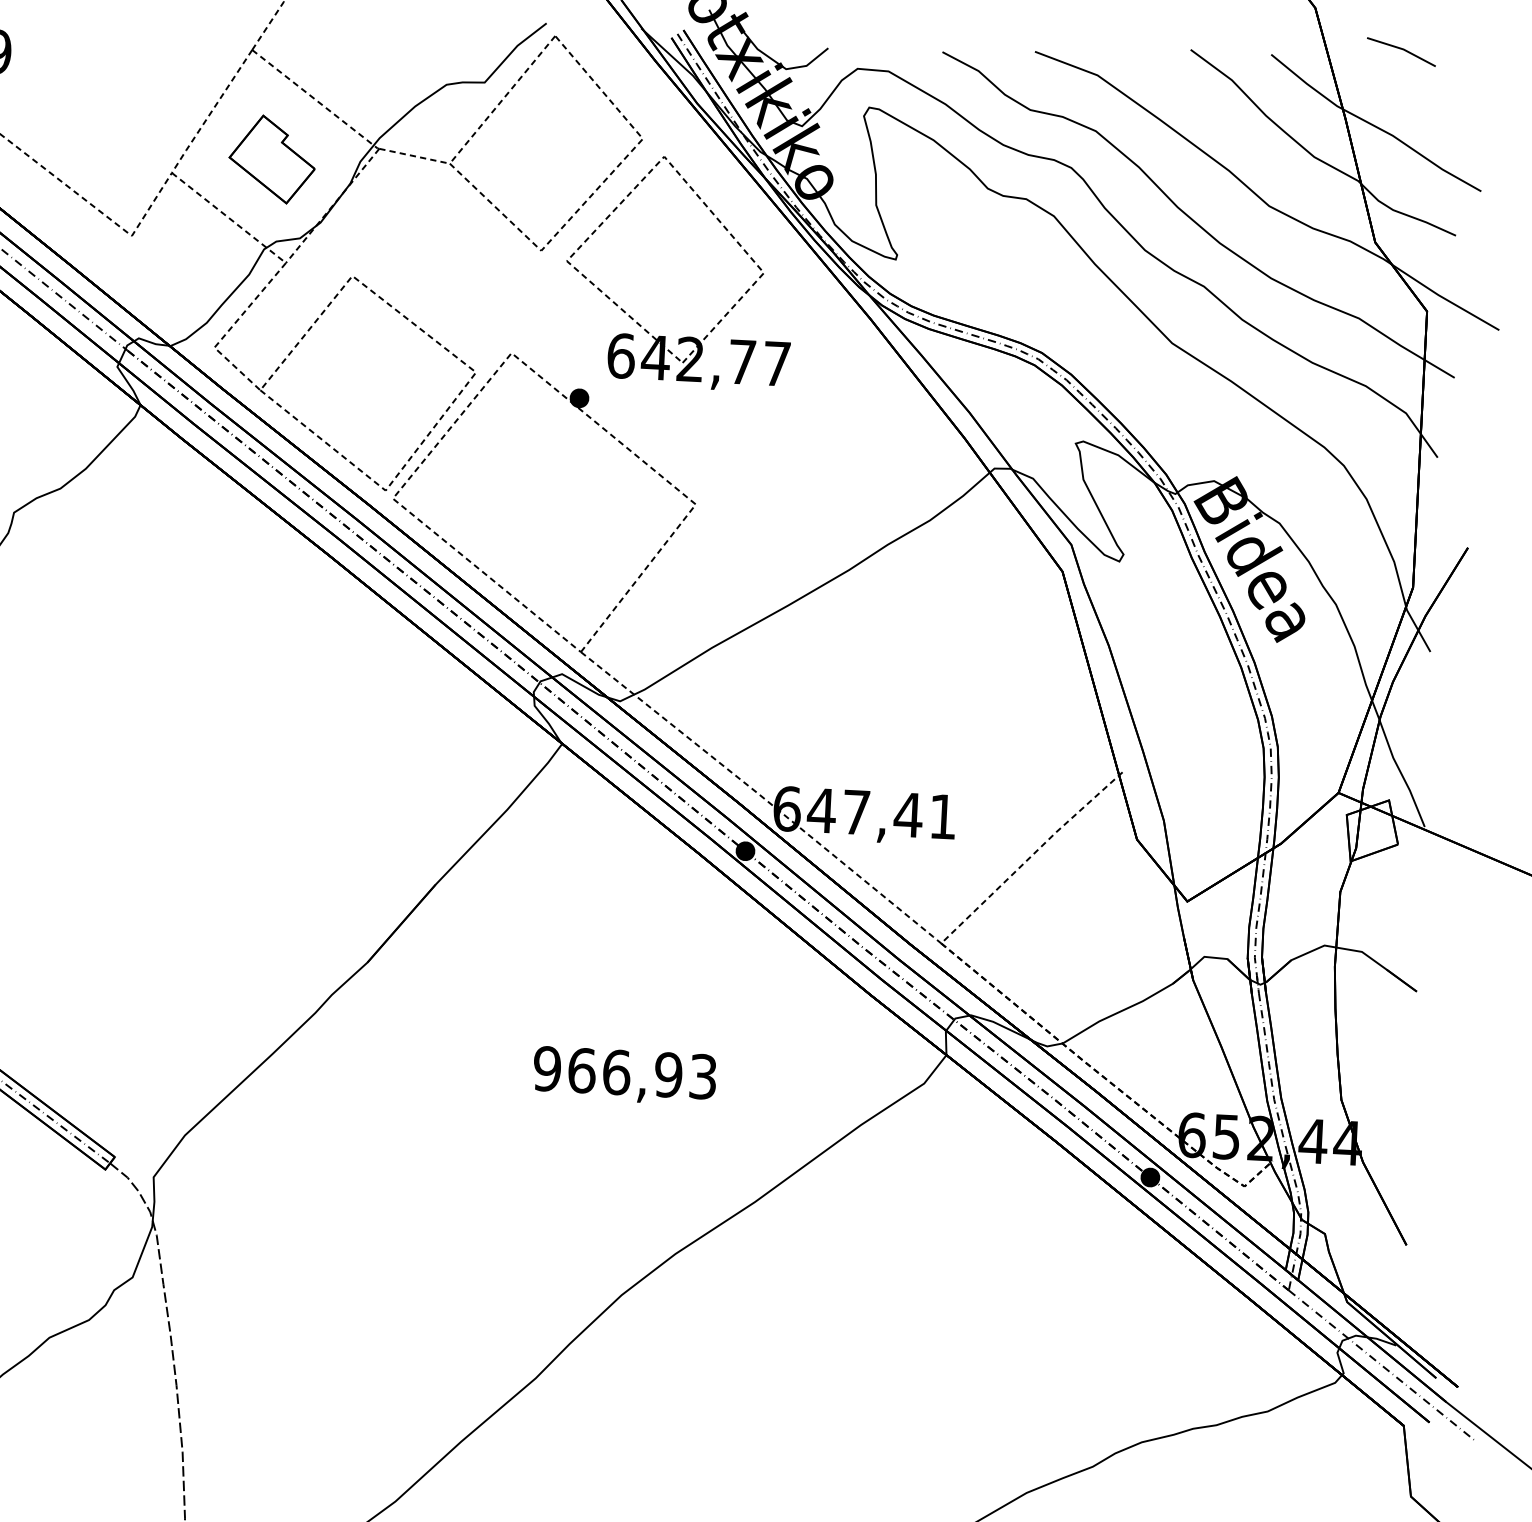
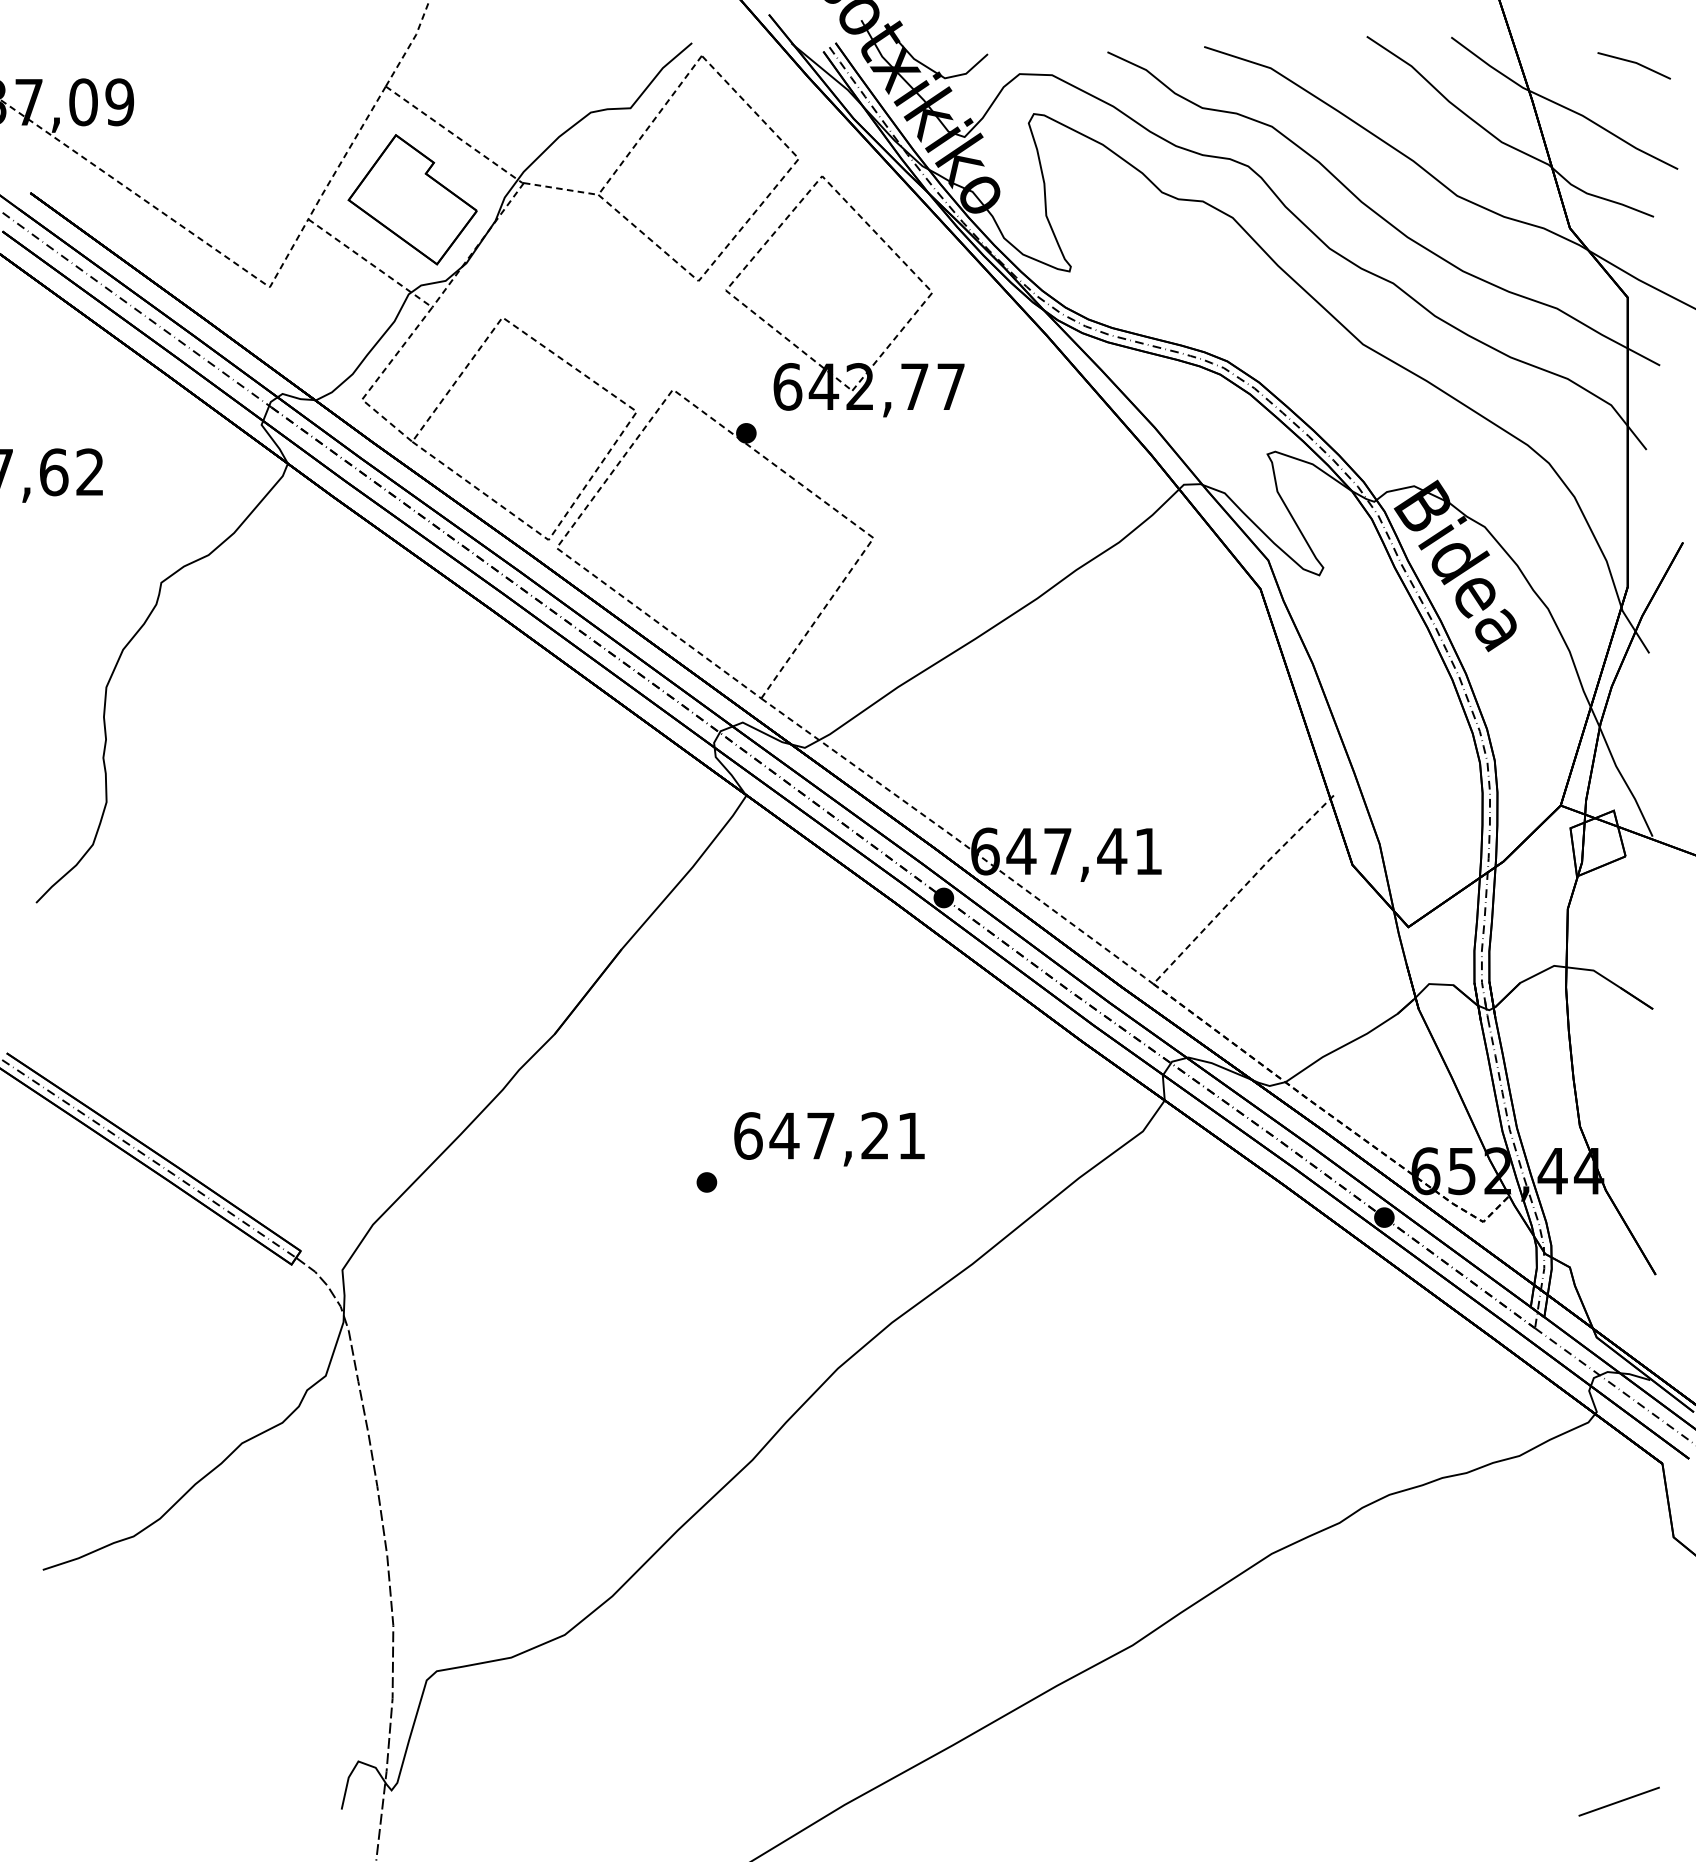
line: (1400, 49) -> (1633, 63), moved
part: (272, 159) -> (412, 199), size x1.43
text: (624, 1072) -> (829, 1135), 966,93 -> 647,21
part: (505, 1111) -> (706, 1182), added

